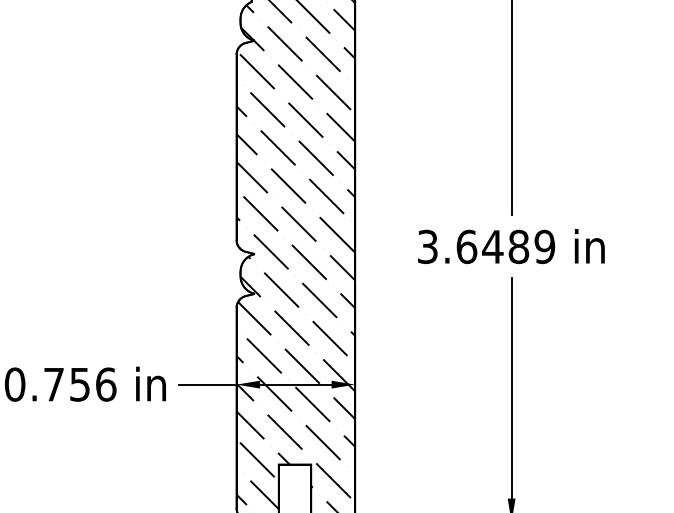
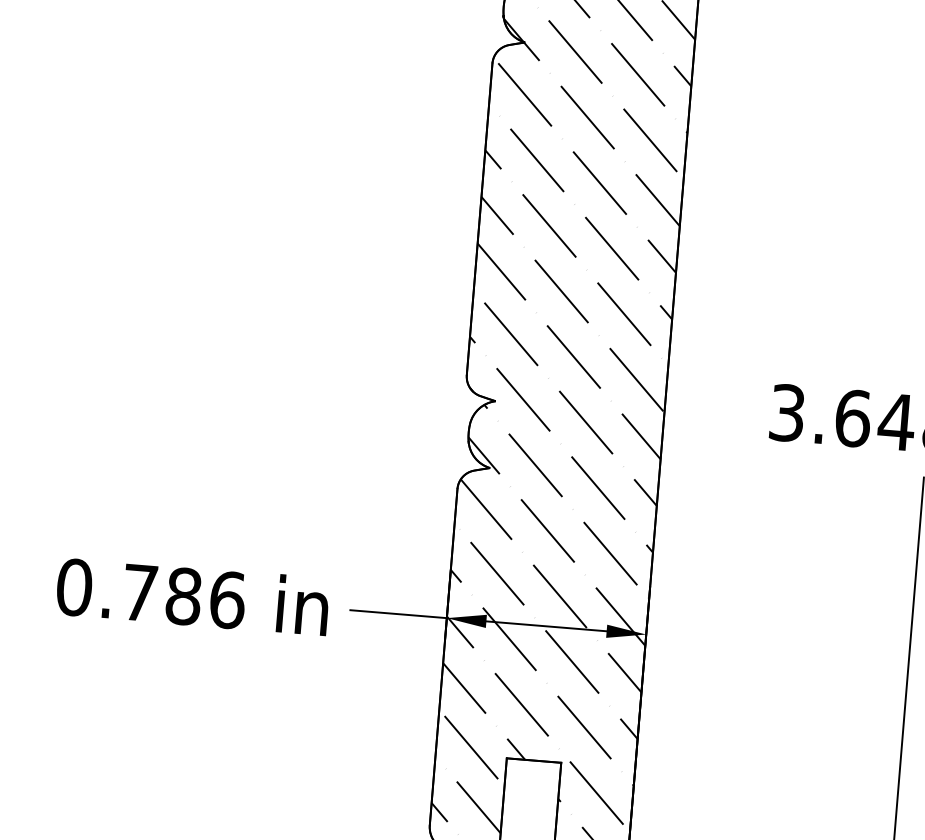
text: (80, 384) -> (184, 596), 0.756 -> 0.786

